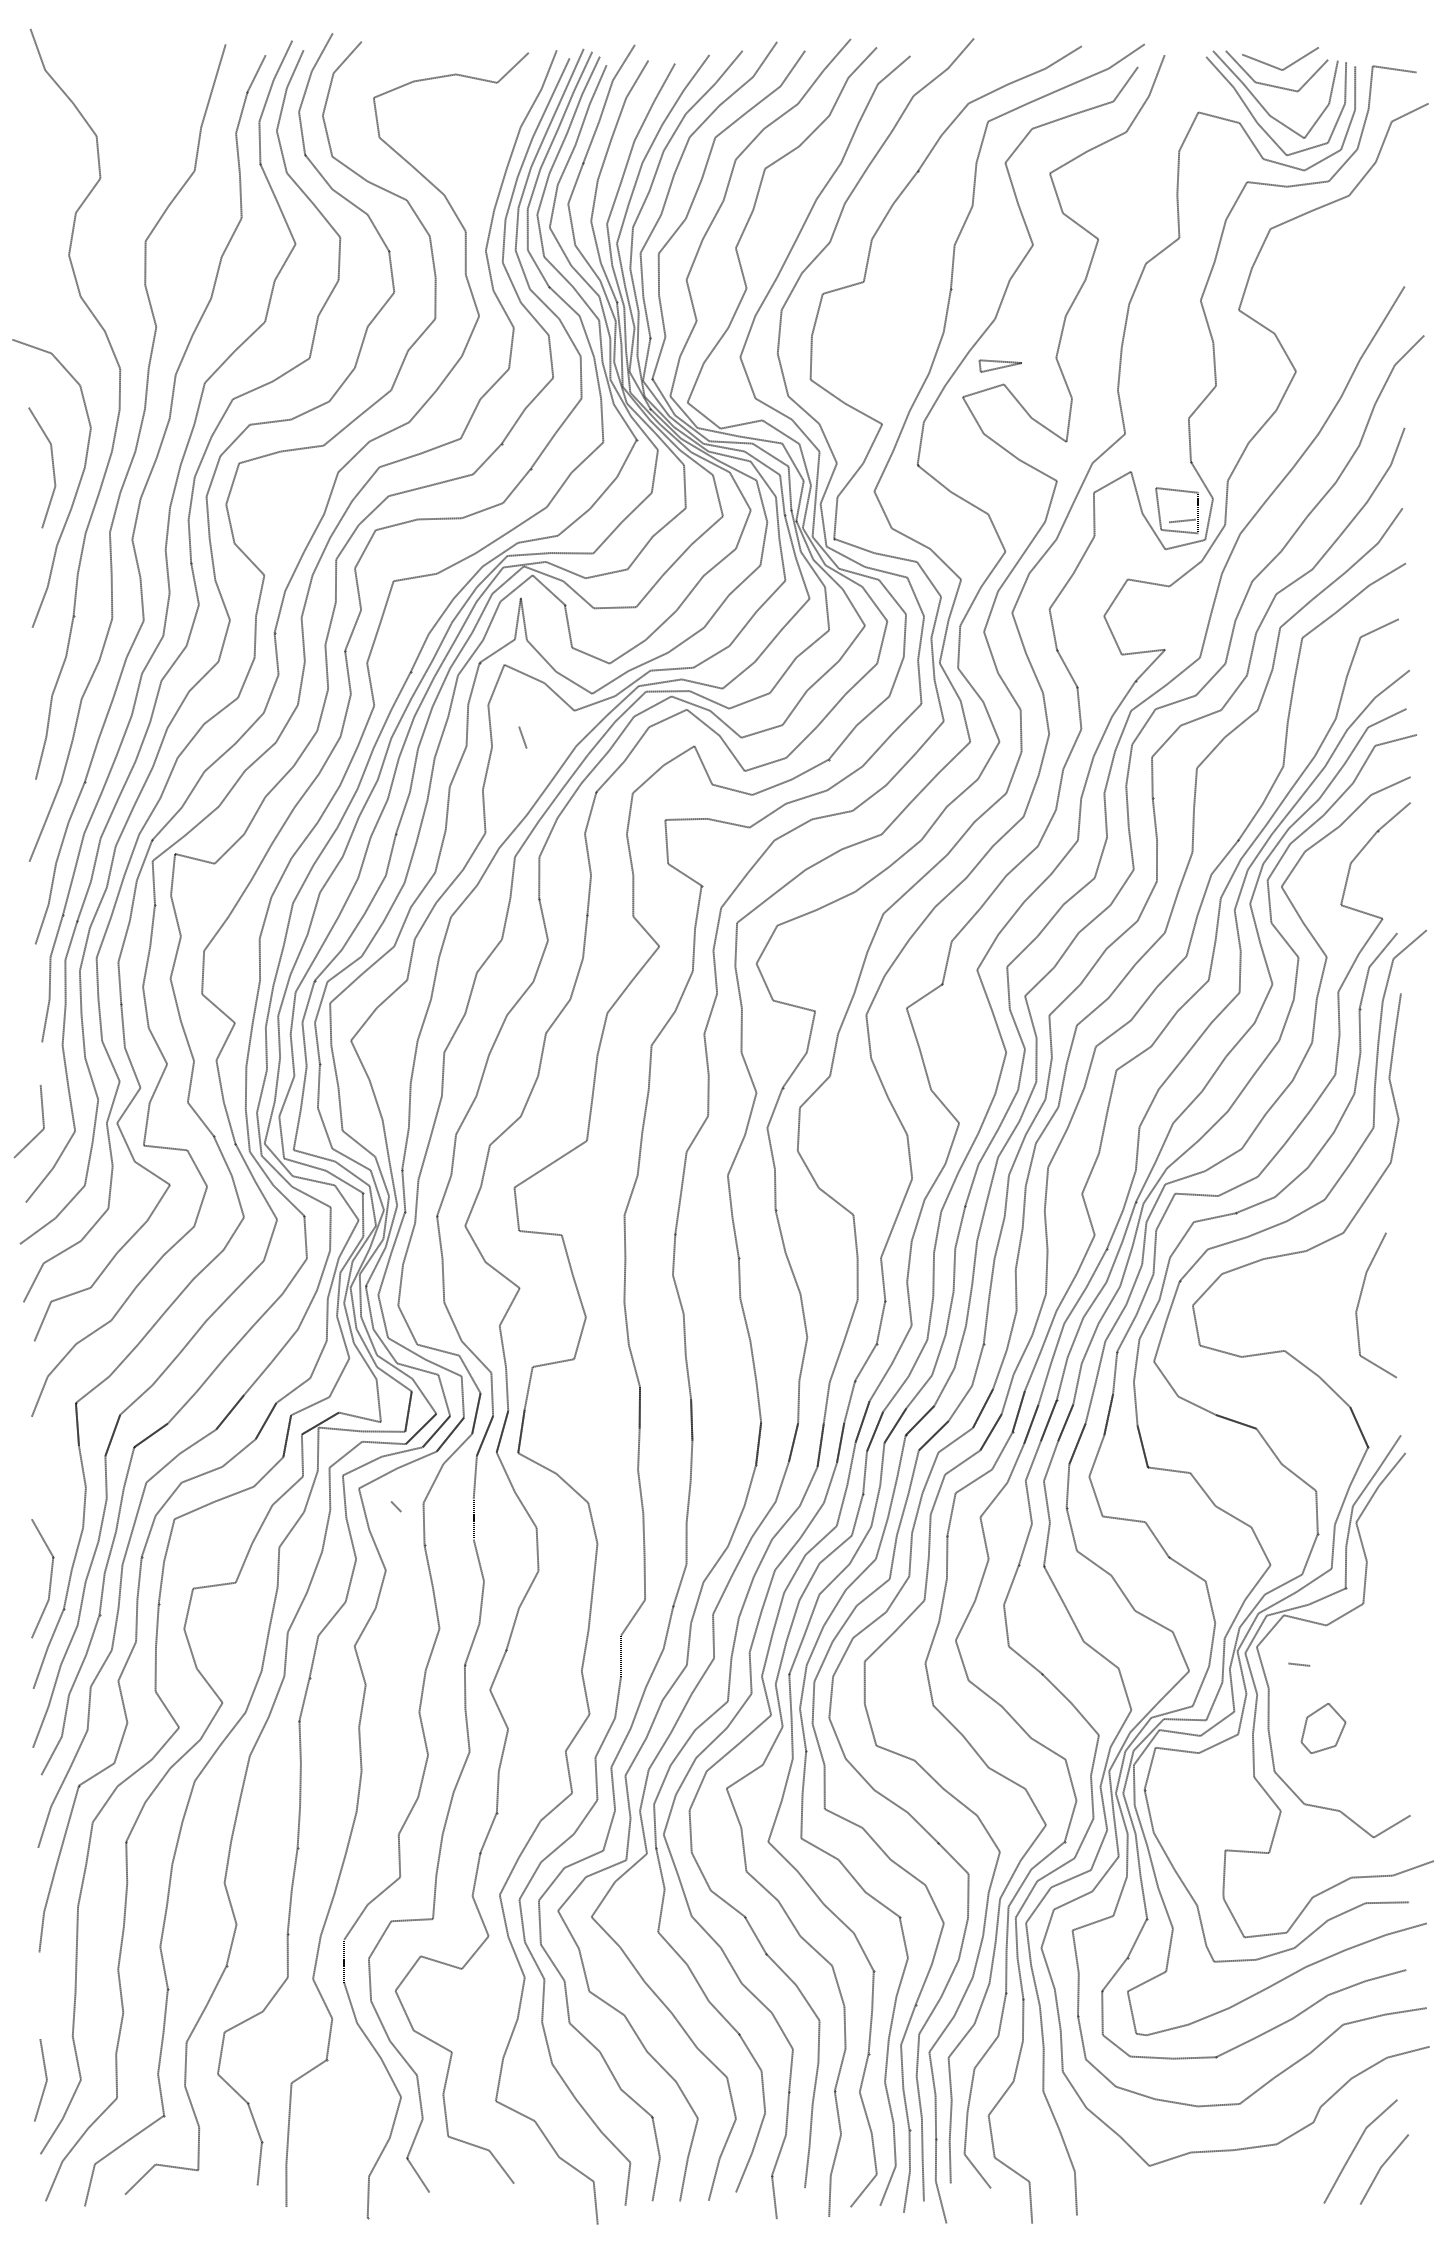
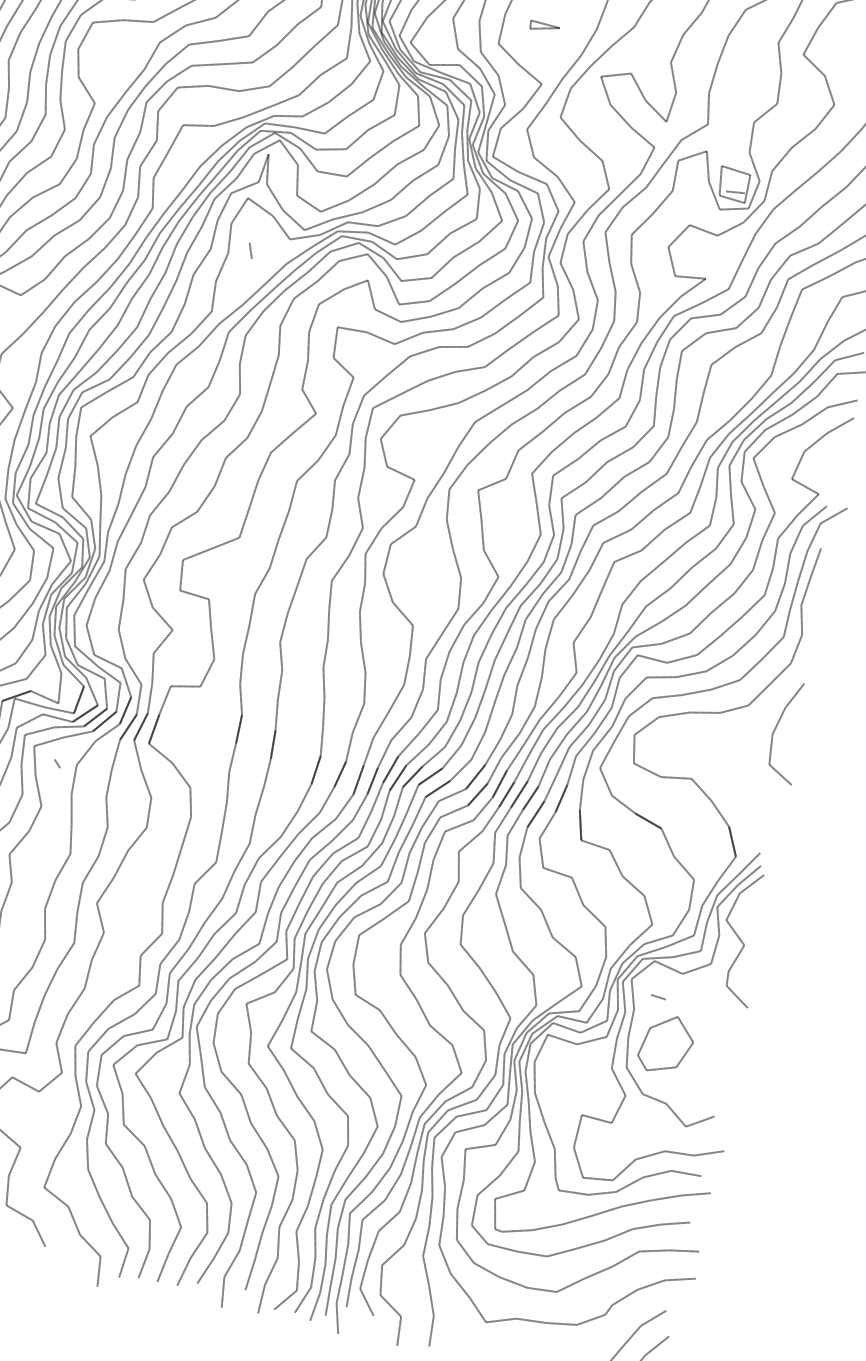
part: (999, 365) -> (544, 26), moved
line: (1359, 1303) -> (776, 728), moved
curve: (1397, 1560) -> (740, 938), added
part: (1323, 1728) -> (666, 1044), size x1.67

